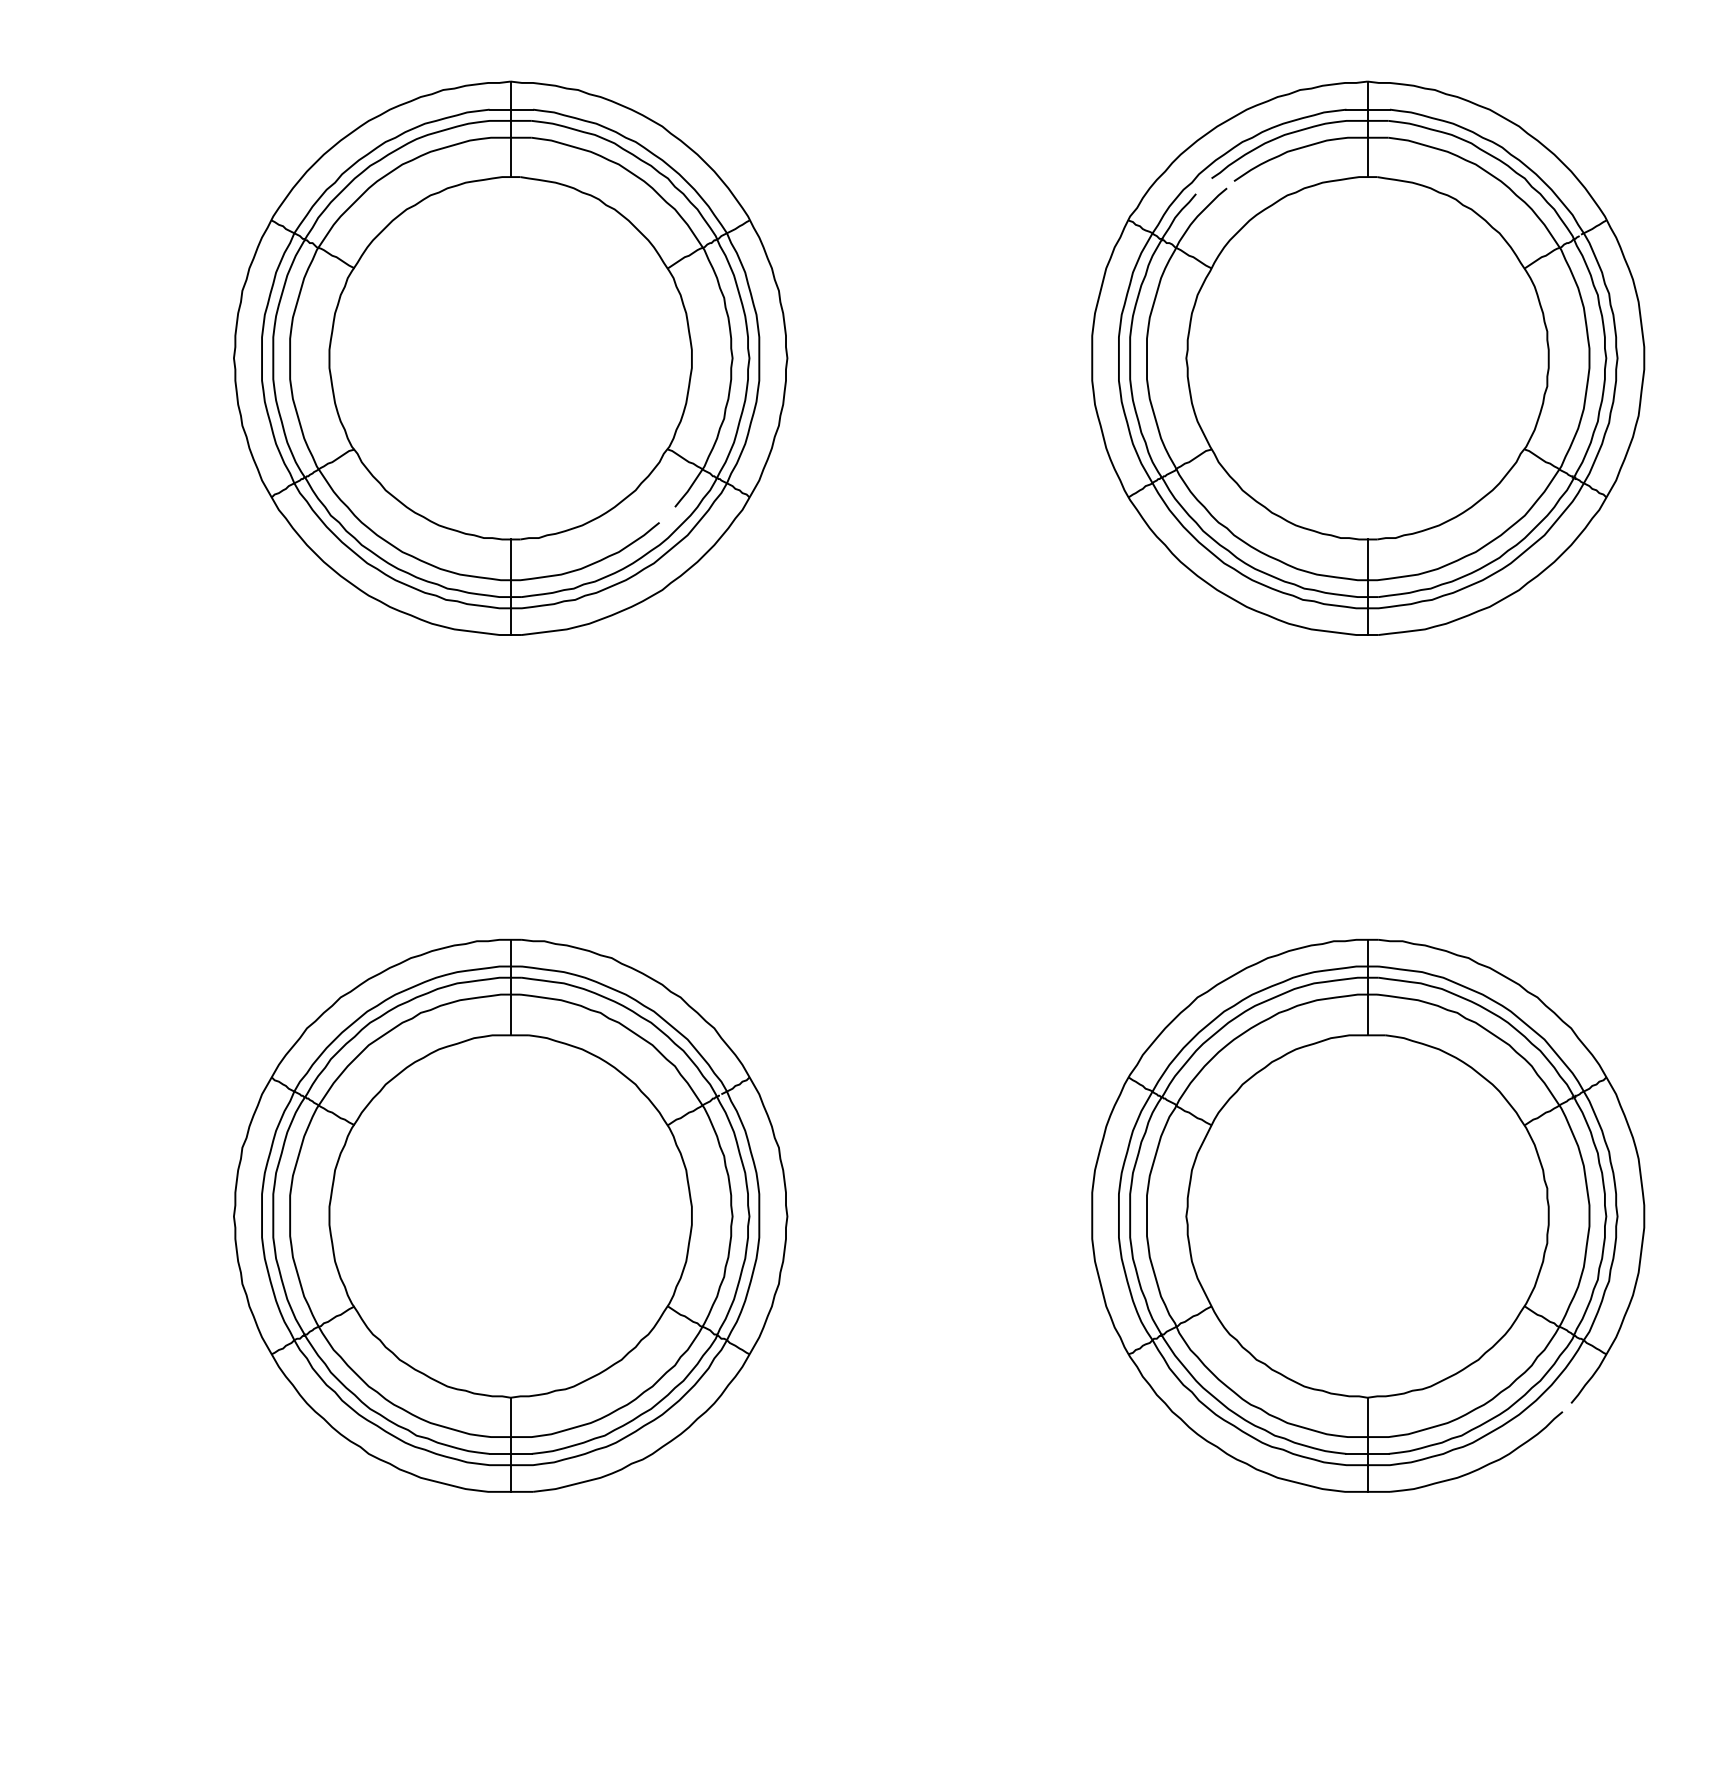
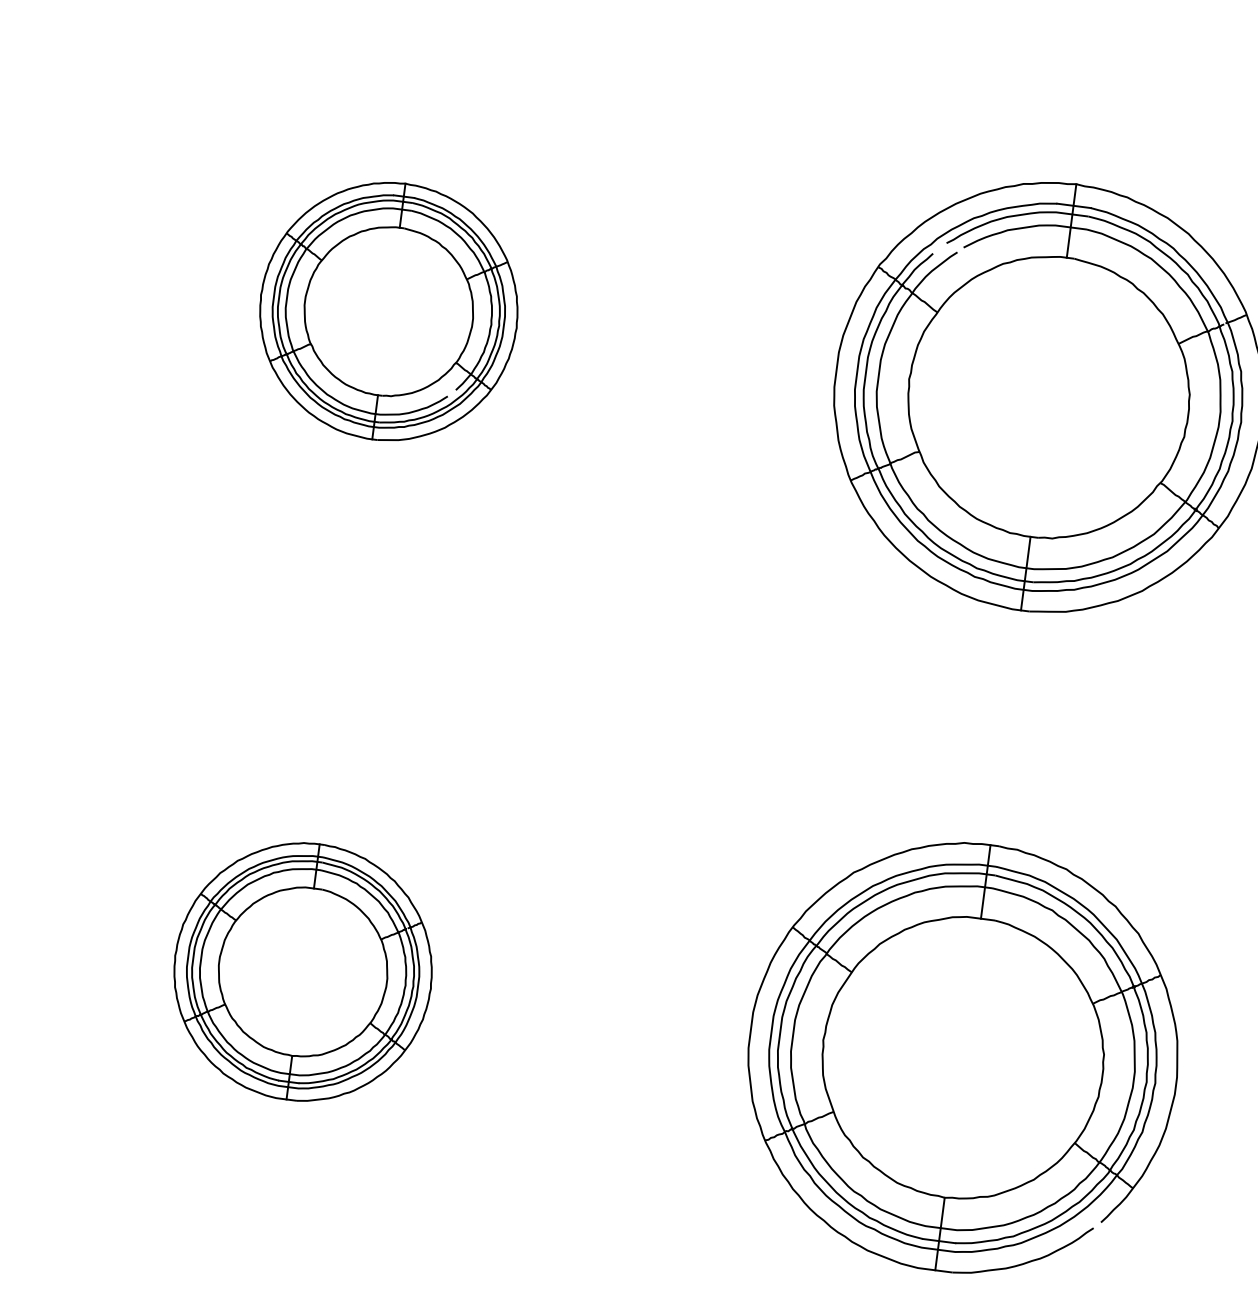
part: (510, 357) -> (388, 310), size x0.6
part: (510, 1215) -> (302, 971), size x0.6

